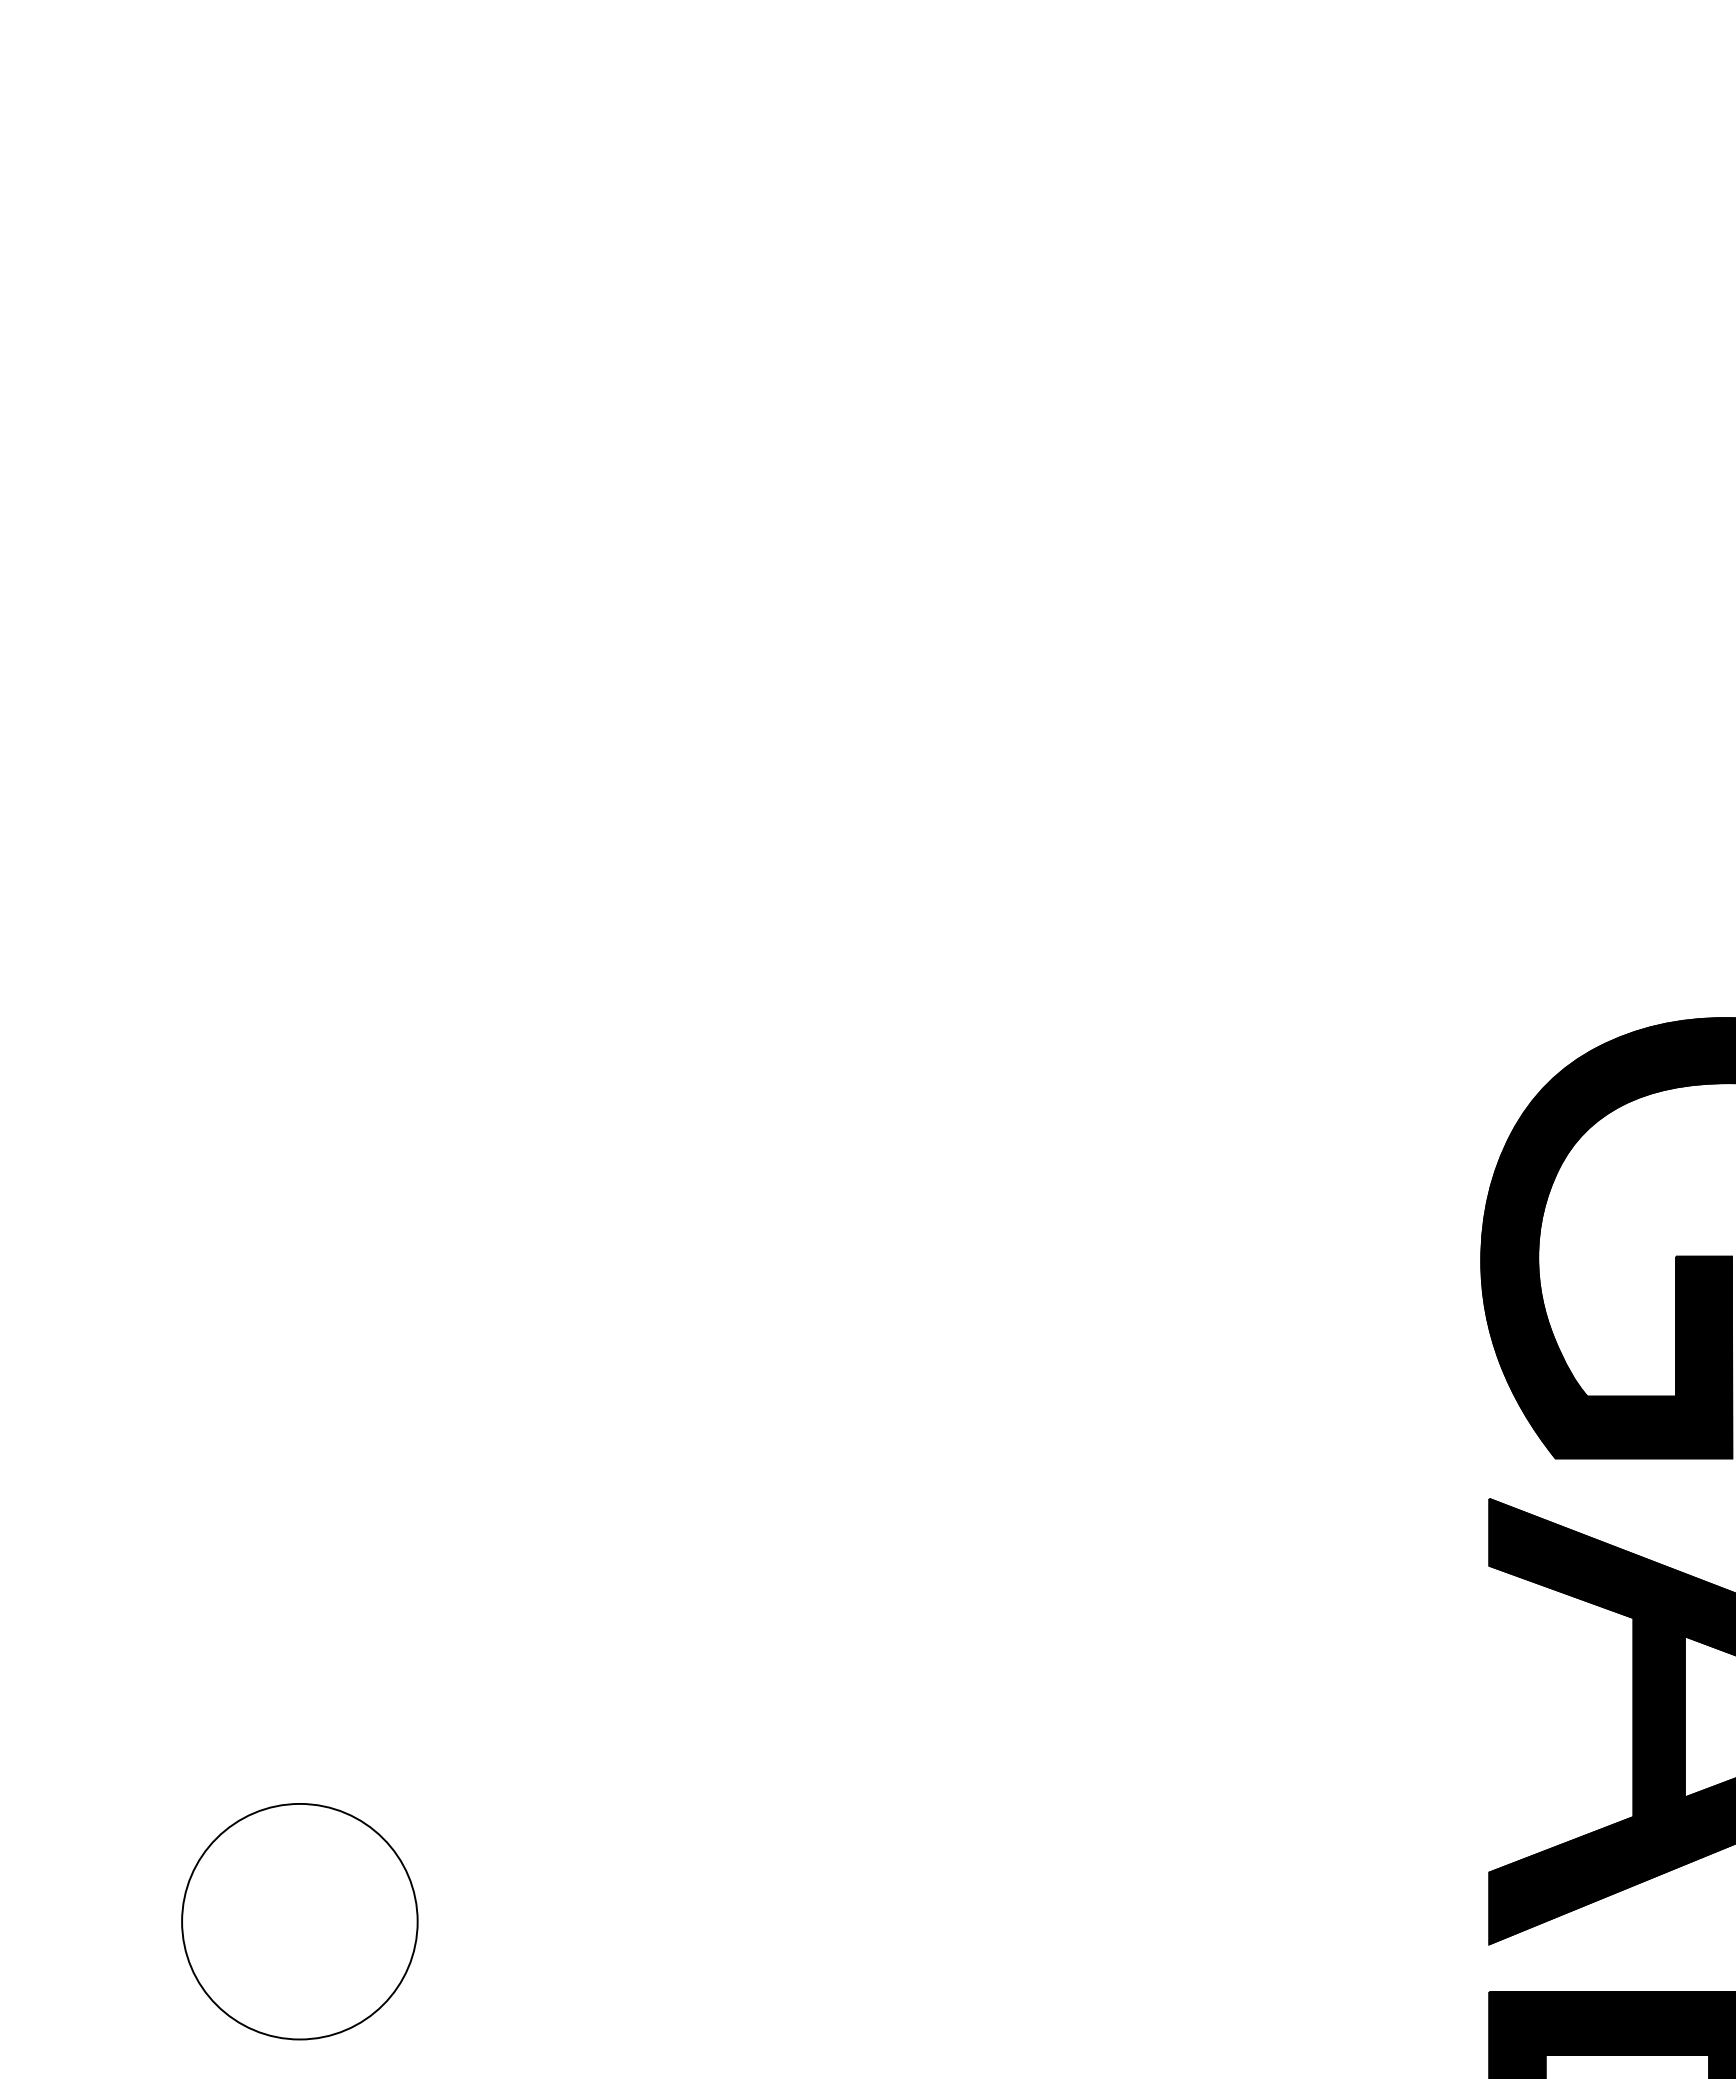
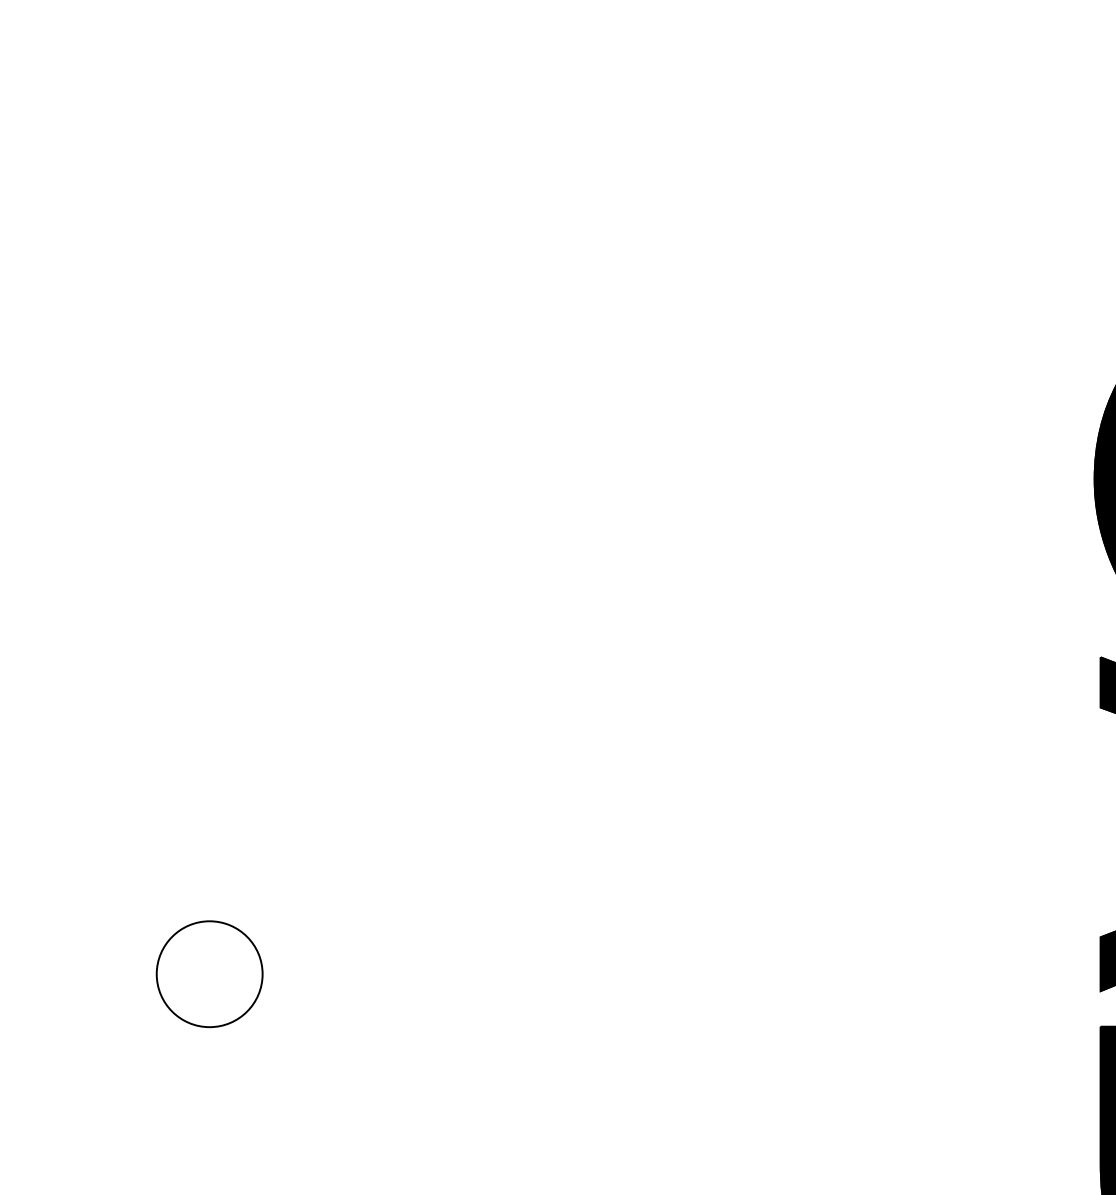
part: (299, 1921) -> (209, 973), size x0.6

